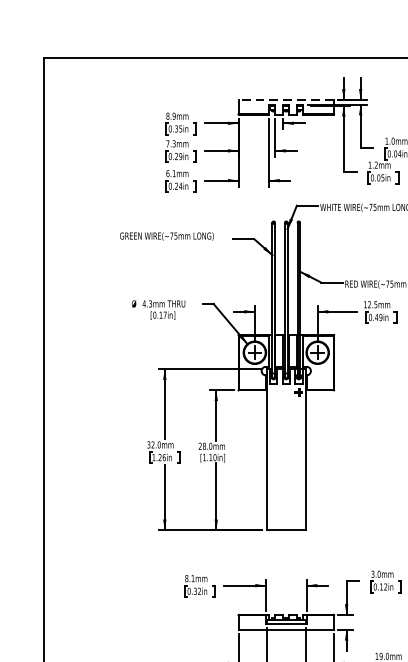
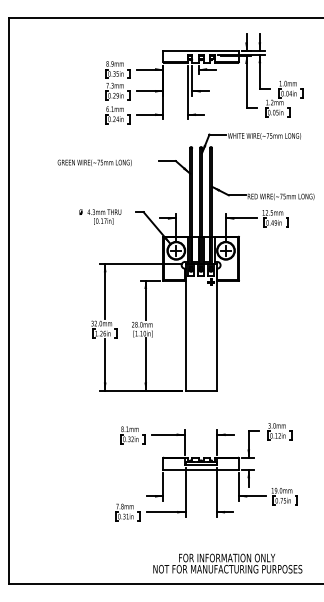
line: (286, 99) -> (201, 50), dashed -> solid
text: (166, 235) -> (94, 162), moved

